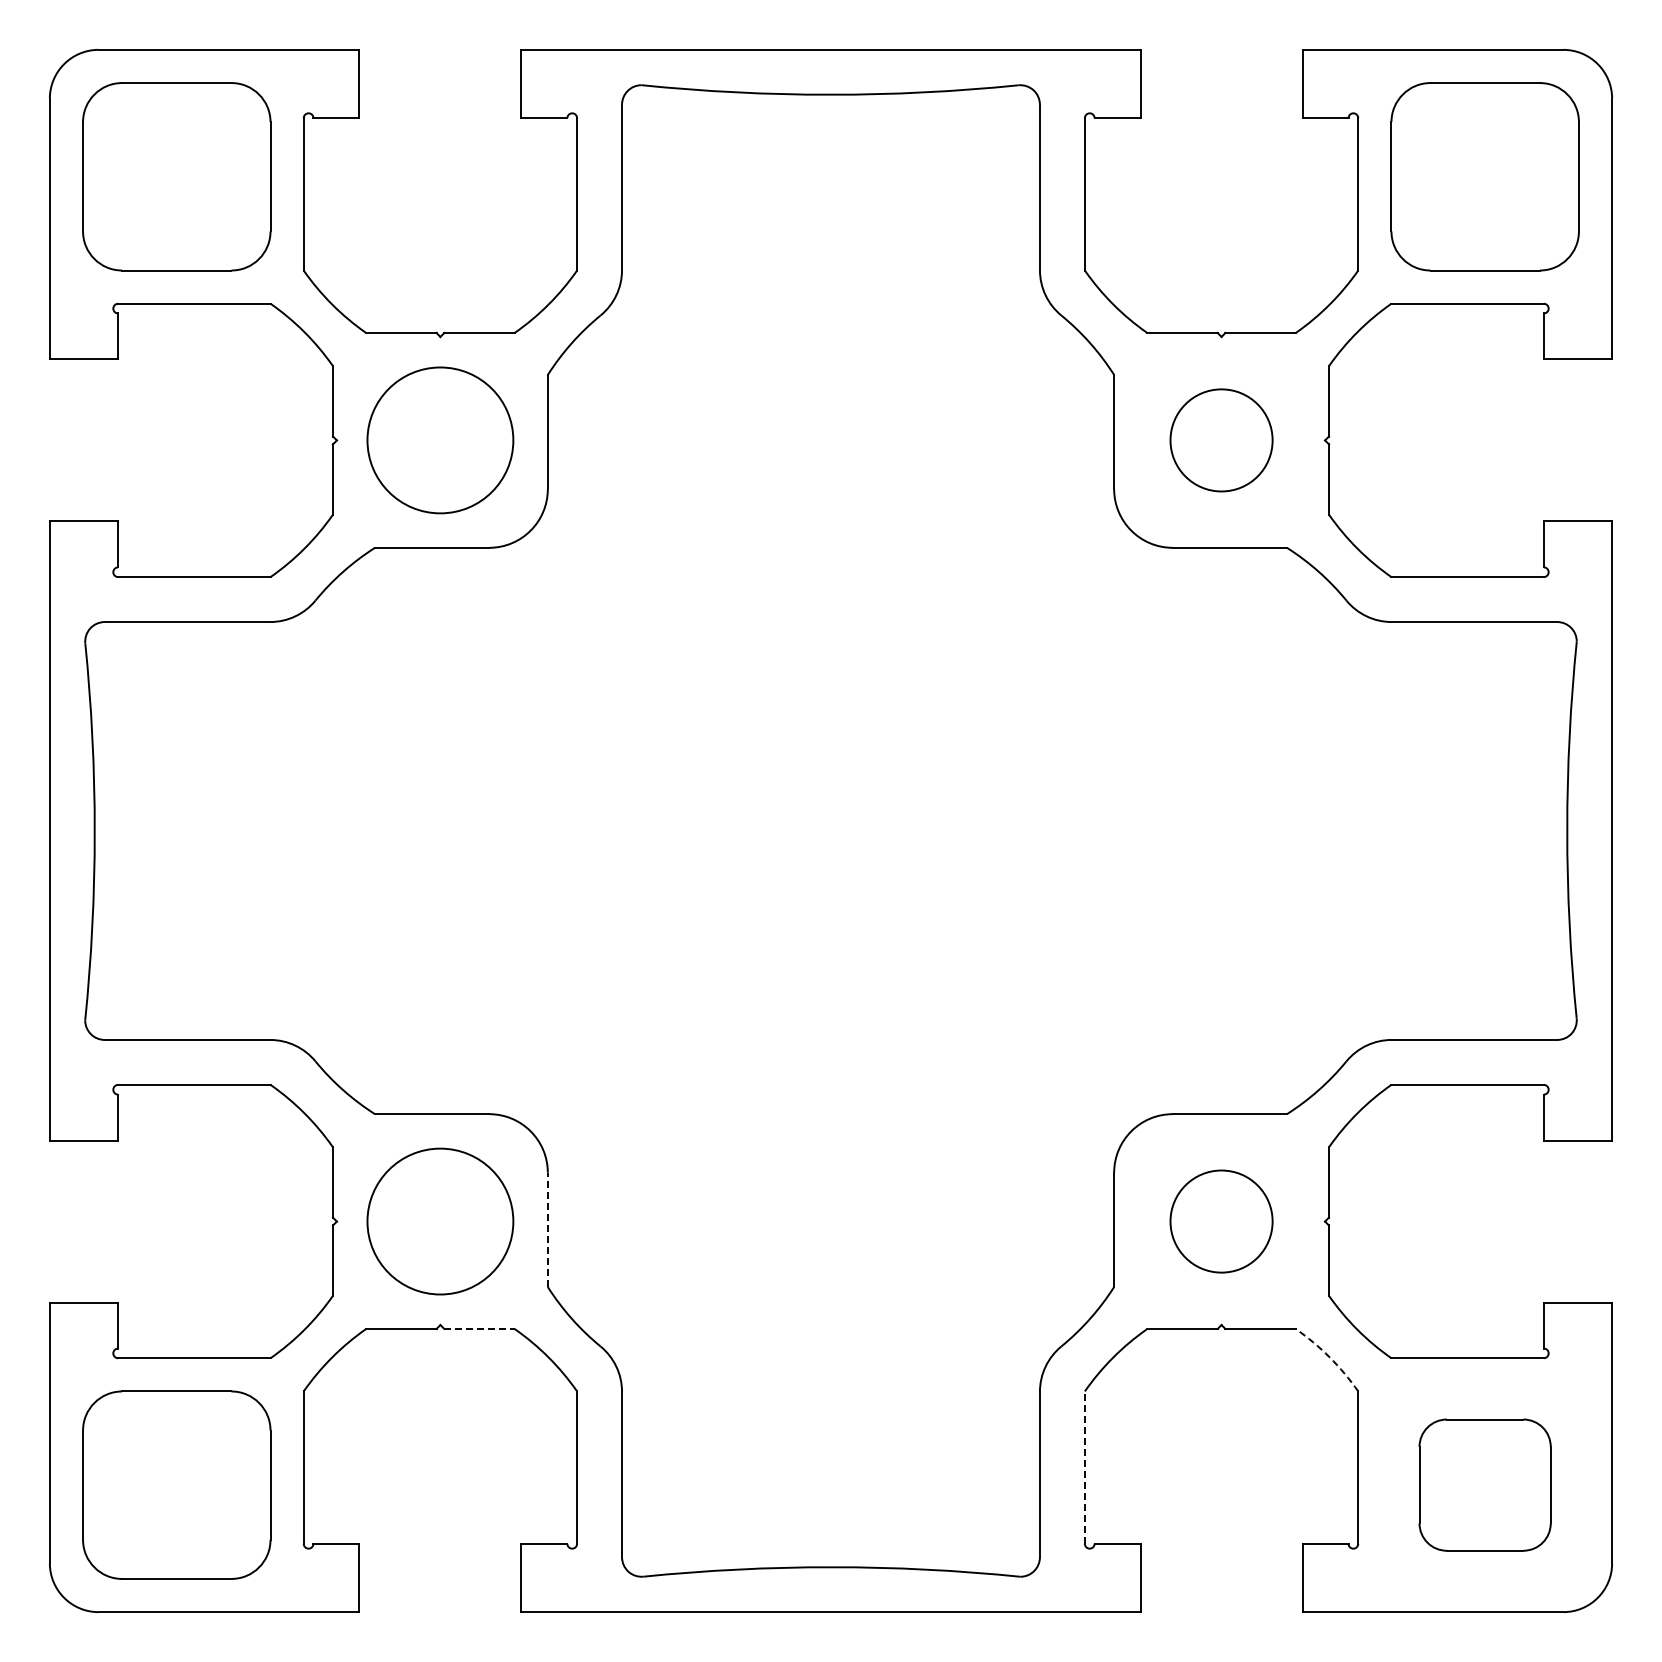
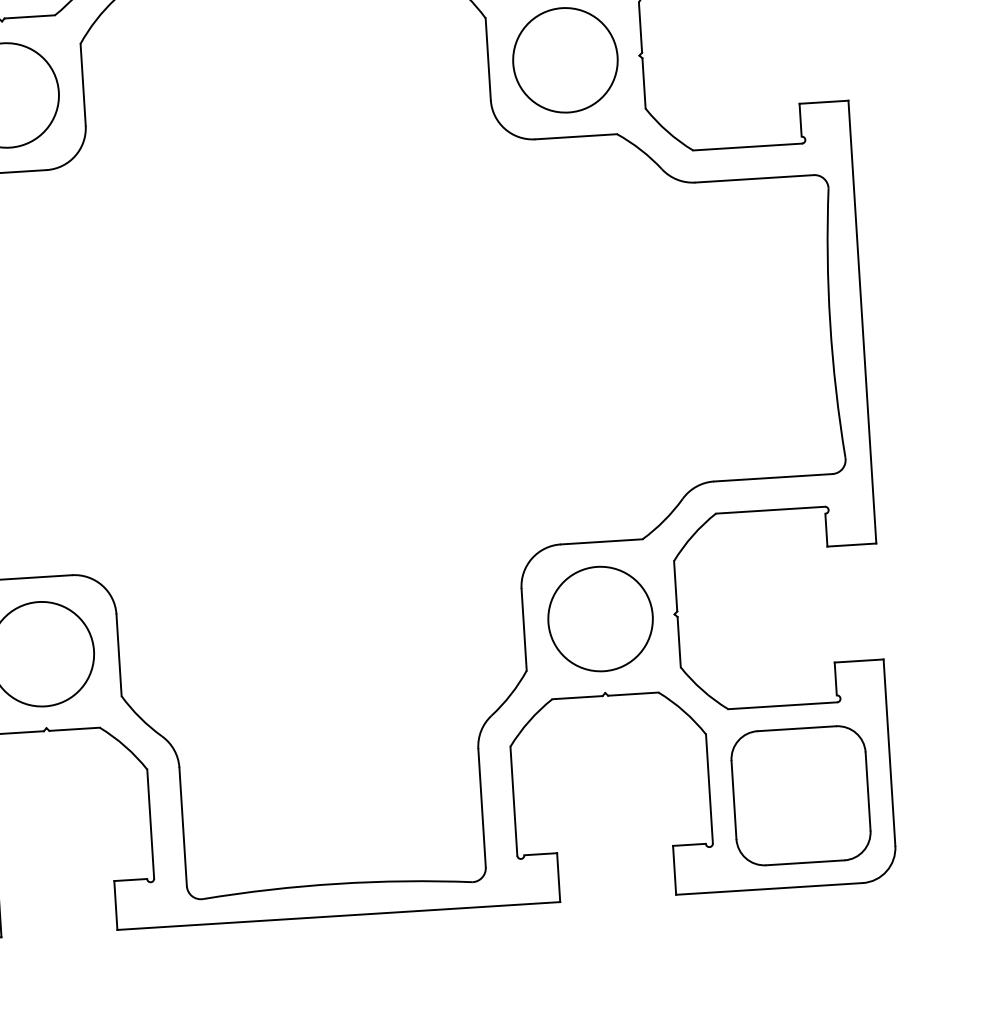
circle: (1221, 440) -> (565, 60), size x1.43
circle: (1221, 1221) -> (600, 619), size x1.43
line: (547, 1229) -> (118, 655), dashed -> solid
line: (479, 1328) -> (74, 728), dashed -> solid
arc: (1329, 1357) -> (683, 711), dashed -> solid
line: (1084, 1467) -> (513, 801), dashed -> solid
part: (1484, 1484) -> (800, 795), size x1.43

